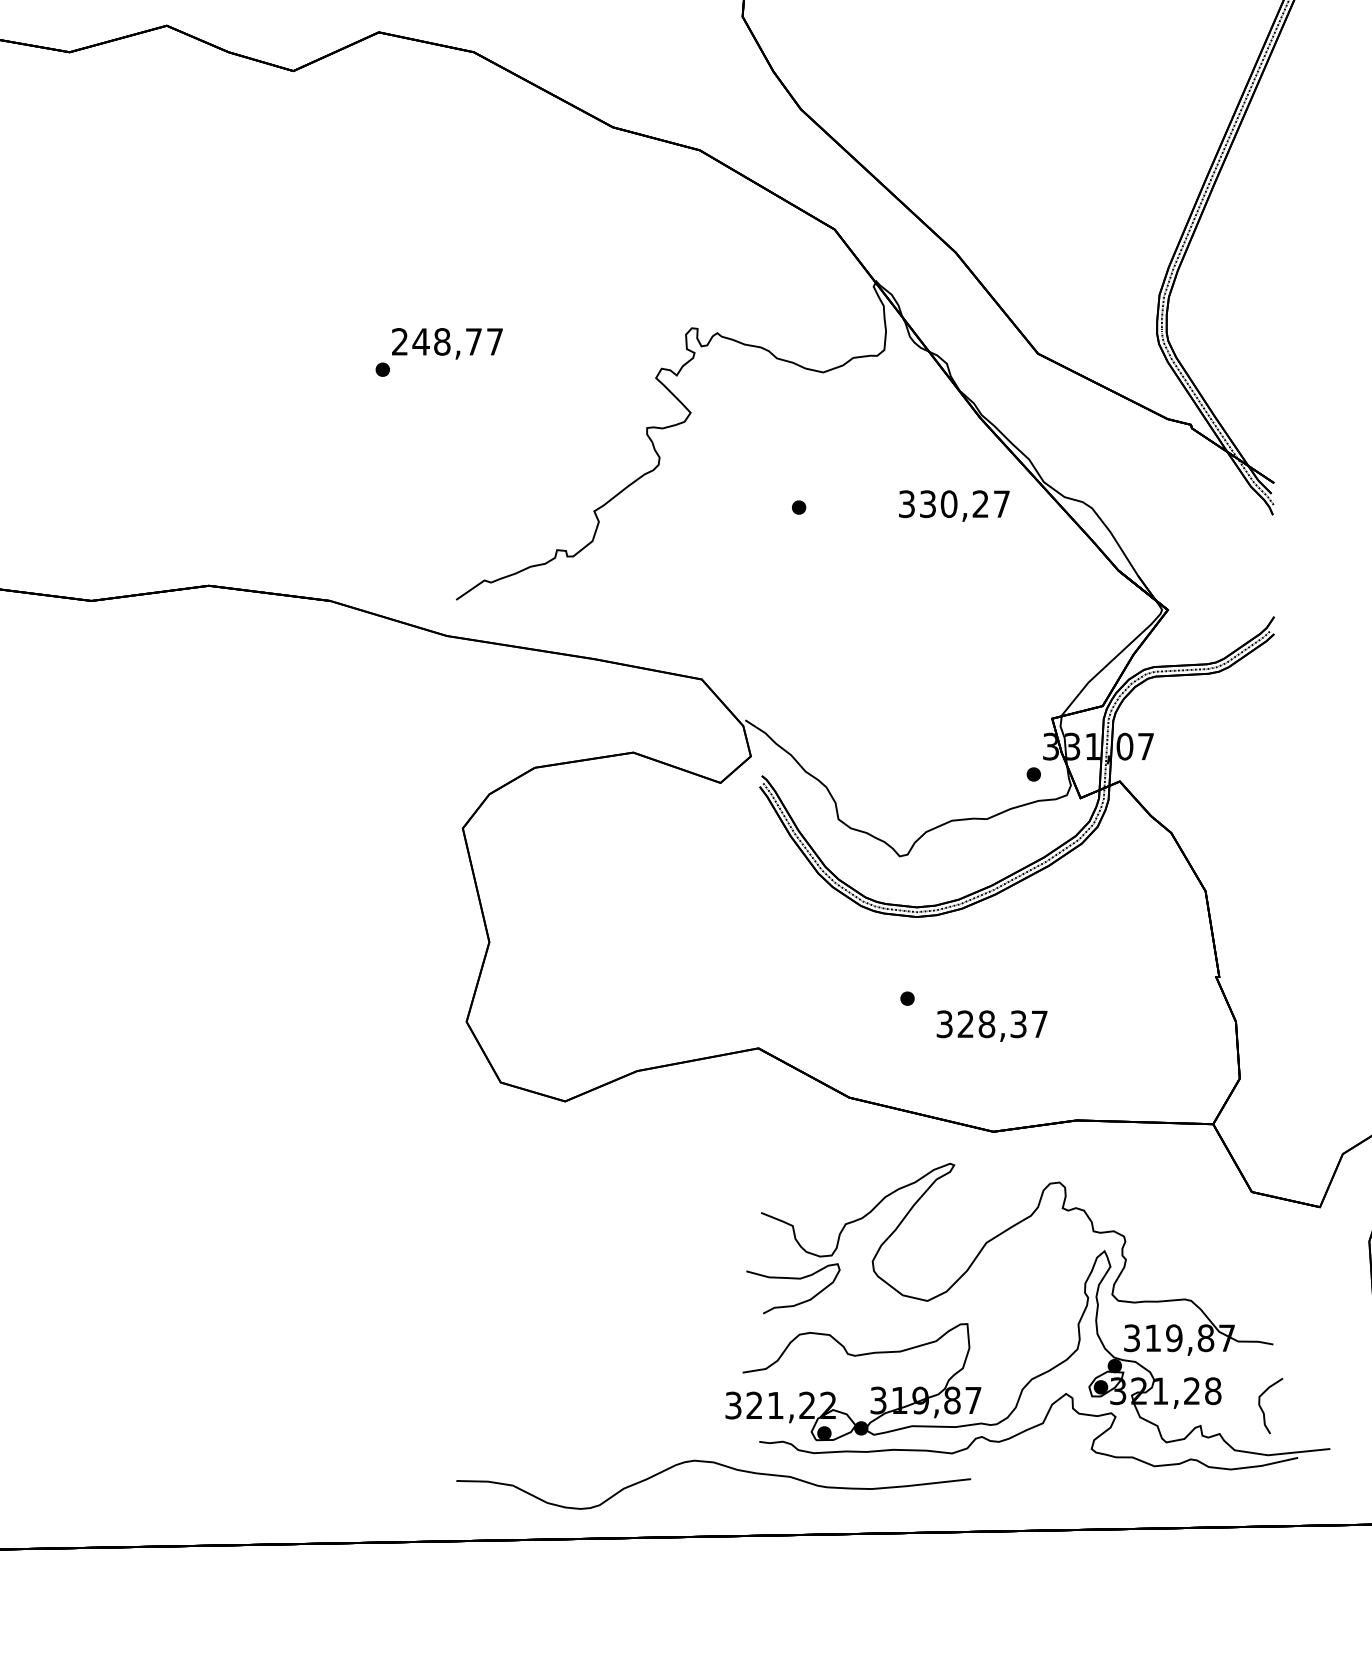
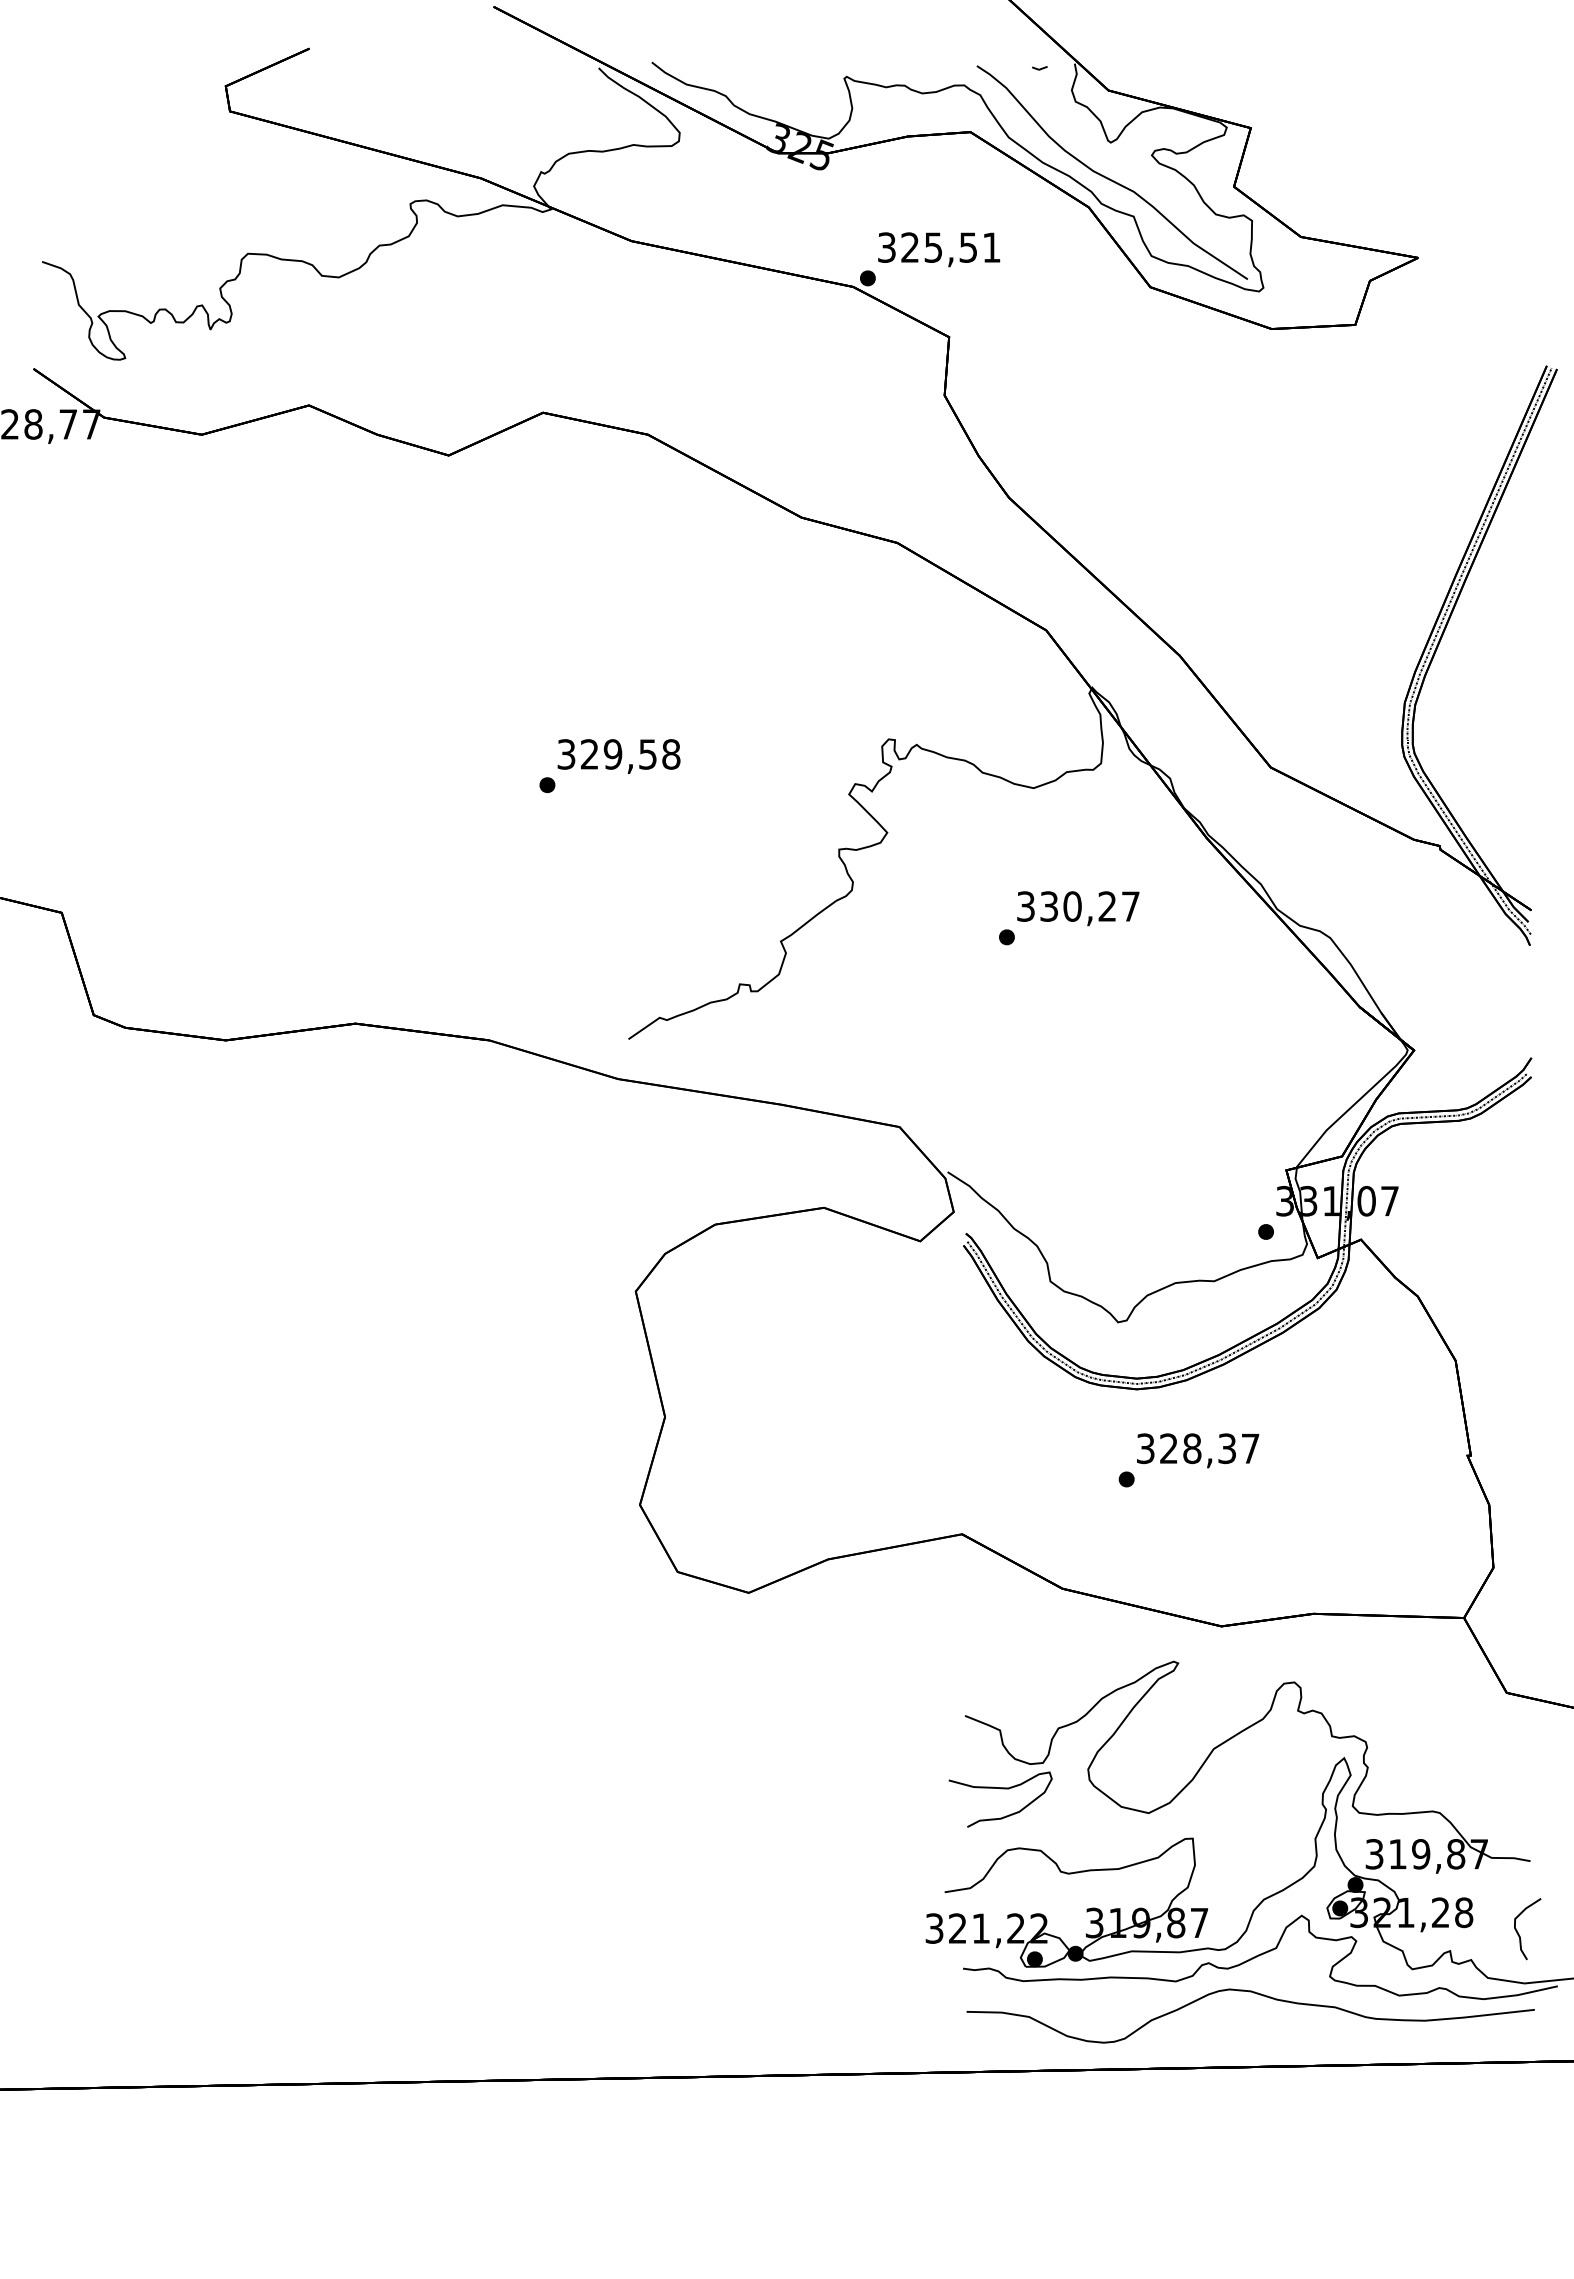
text: (447, 341) -> (618, 754), 248,77 -> 329,58
text: (954, 505) -> (1078, 908), moved
text: (992, 1025) -> (1198, 1450), moved
curve: (718, 1465) -> (1256, 1994), moved

